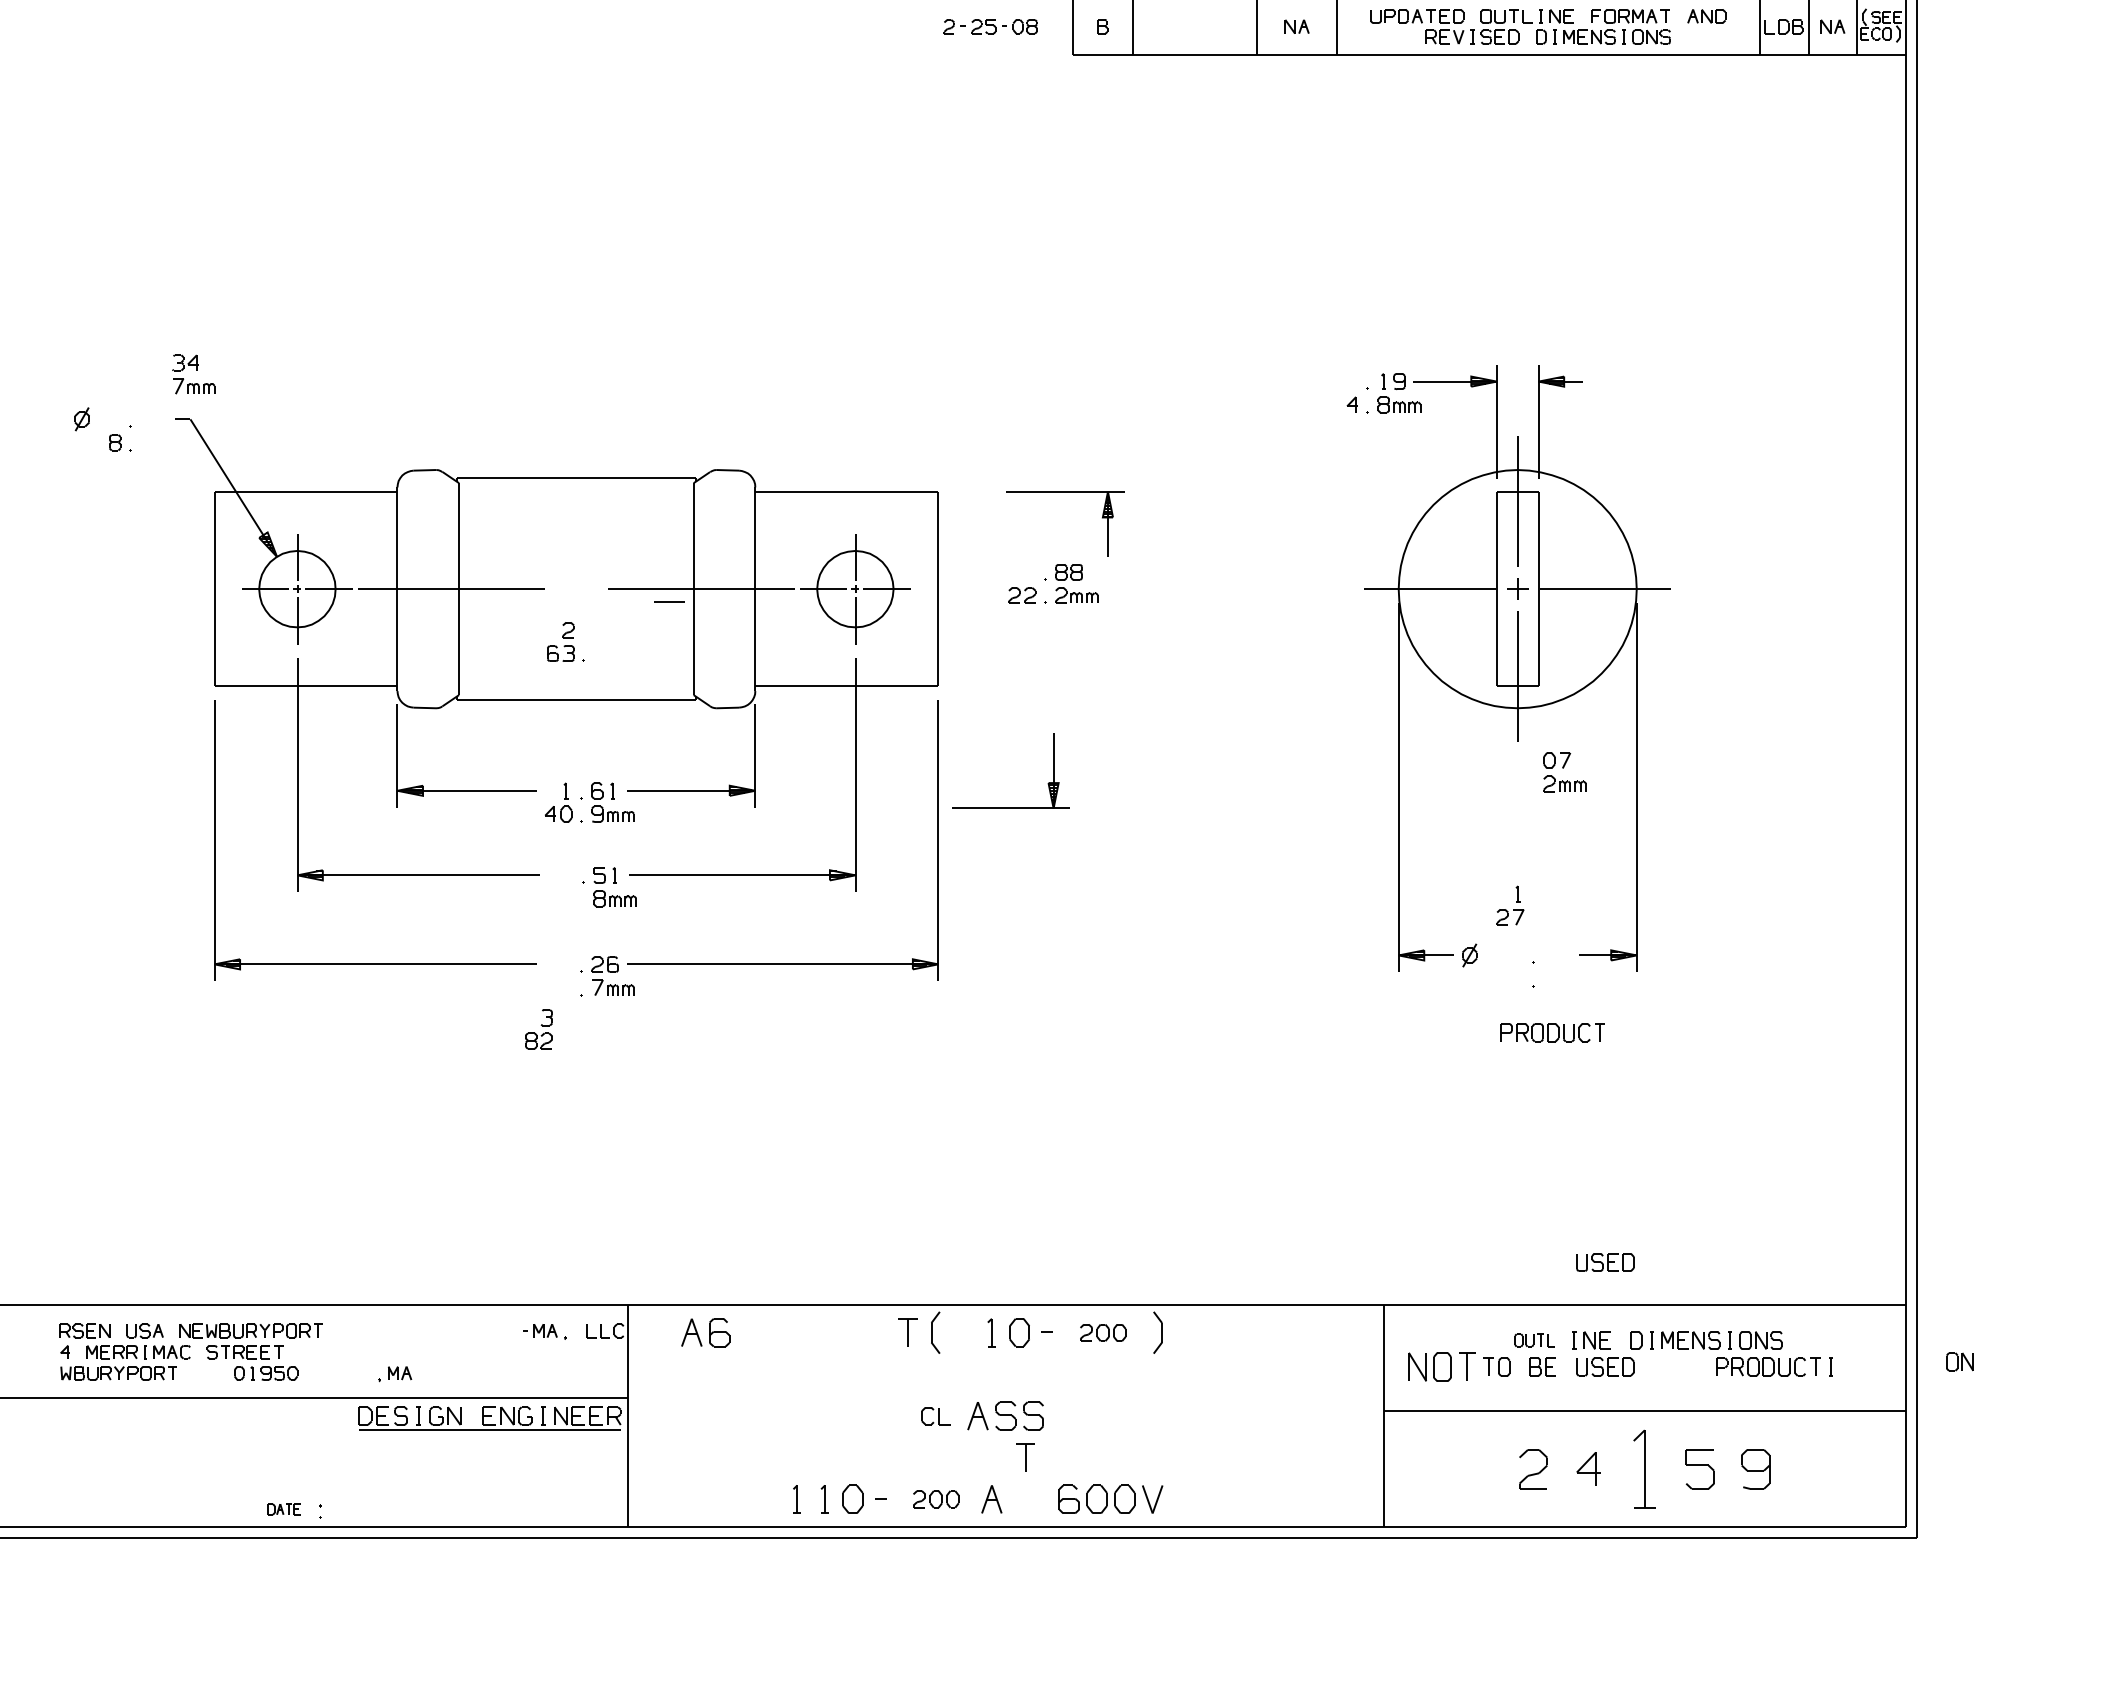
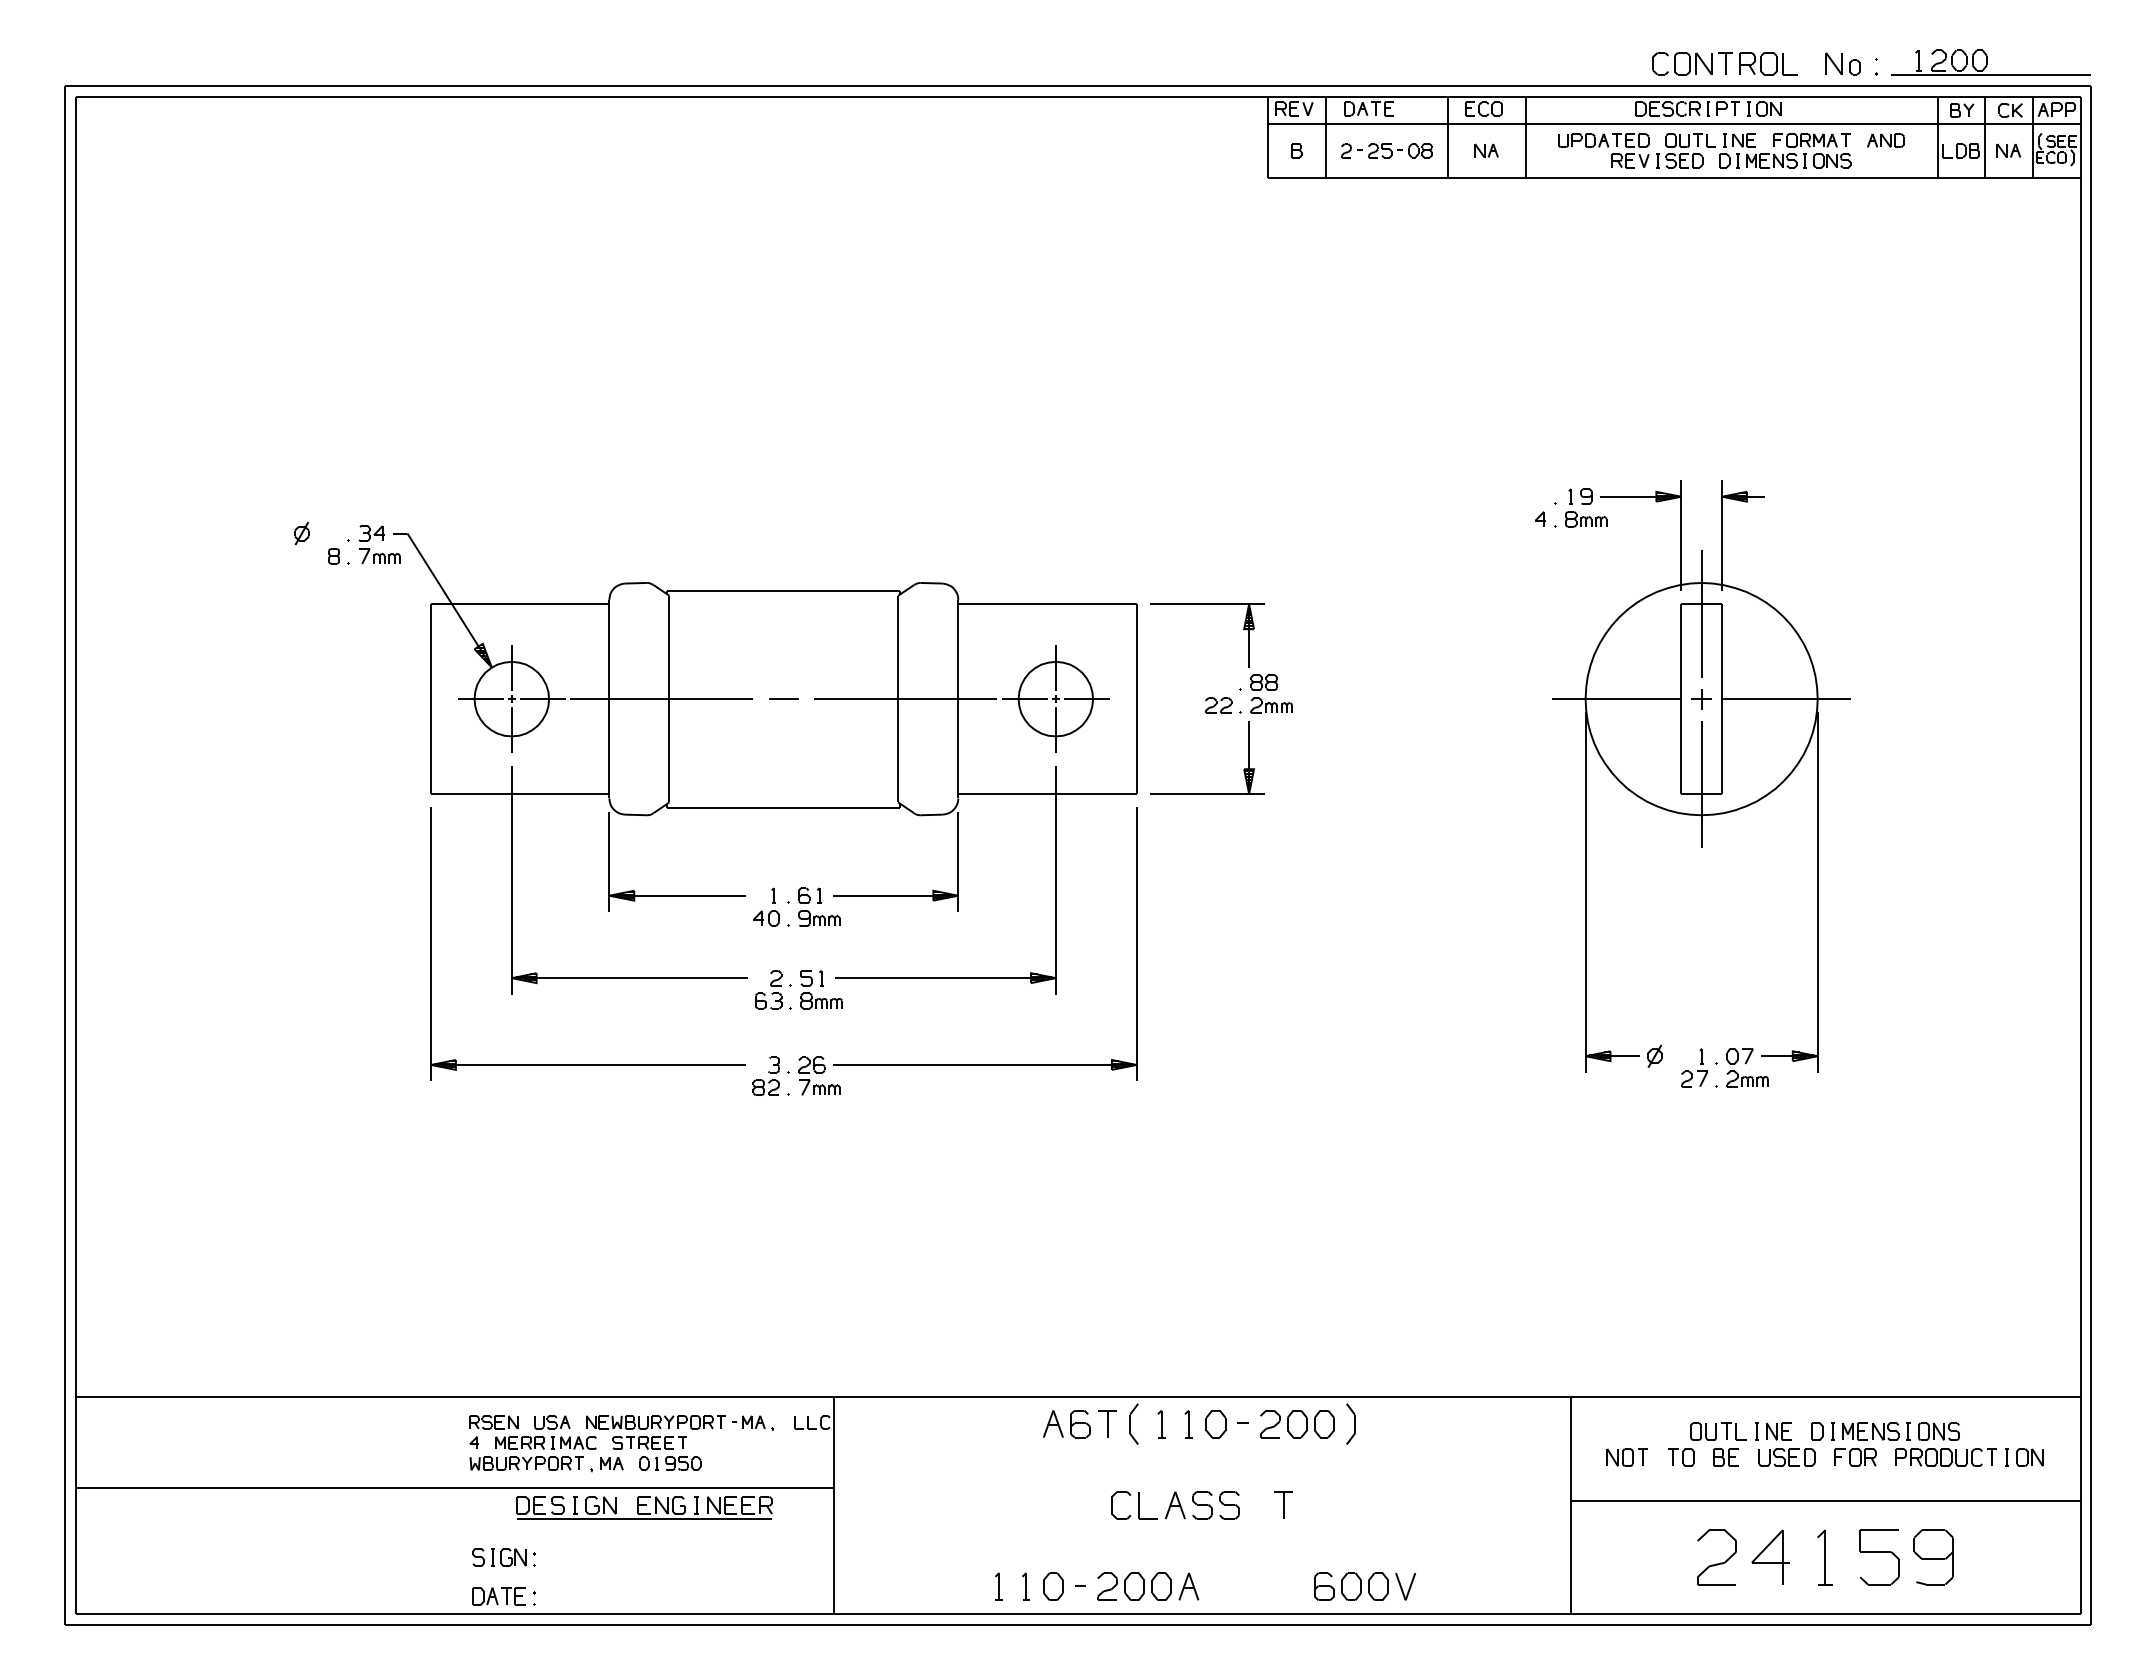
part: (990, 26) -> (1386, 150), moved
part: (193, 374) -> (379, 544), moved
part: (1065, 492) -> (1207, 604), moved
line: (669, 600) -> (783, 698), moved
part: (565, 641) -> (773, 989), moved
part: (1564, 772) -> (1747, 1067), moved
part: (1010, 808) -> (1207, 793), moved
part: (1510, 905) -> (1694, 1067), moved
part: (538, 1028) -> (765, 1075), moved
part: (1552, 1032) -> (1735, 1131), removed
part: (1604, 1262) -> (1786, 1355), removed
part: (705, 1333) -> (1066, 1424), moved
part: (963, 1333) -> (1161, 1424), added
part: (1103, 1333) -> (1297, 1424), size x1.67
part: (1535, 1340) -> (1718, 1431), size x1.43
part: (191, 1351) -> (597, 1442), moved
part: (1959, 1361) -> (2029, 1457), moved
part: (1440, 1366) -> (1626, 1457), size x0.62
part: (1675, 1366) -> (1855, 1457), added
part: (936, 1416) -> (1134, 1505), size x1.67
part: (489, 1418) -> (644, 1507), moved
part: (1025, 1457) -> (1283, 1504), moved
part: (1588, 1468) -> (1770, 1556), size x1.67
part: (288, 1469) -> (503, 1557), added
part: (1532, 1469) -> (1716, 1557), size x1.43
part: (1643, 1469) -> (1824, 1557), size x0.71
part: (1700, 1469) -> (1879, 1557), size x1.43
part: (1755, 1469) -> (1933, 1557), size x1.43
part: (936, 1499) -> (1134, 1586), size x1.67
part: (1111, 1499) -> (1365, 1586), moved
part: (283, 1509) -> (498, 1596), size x1.67

